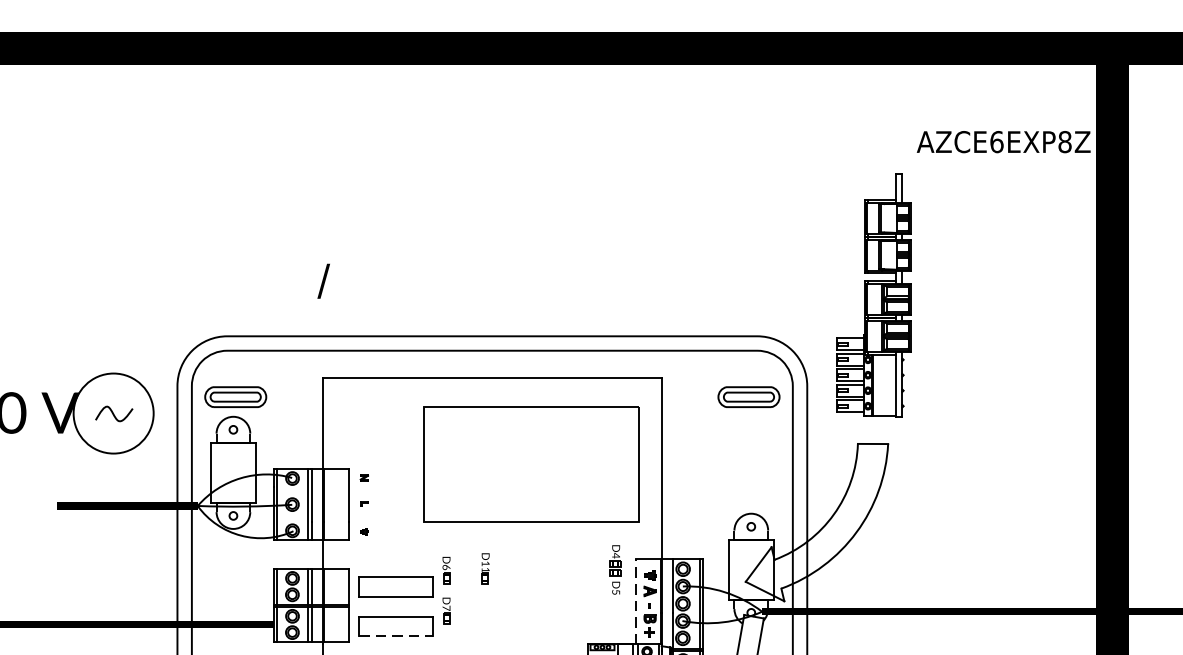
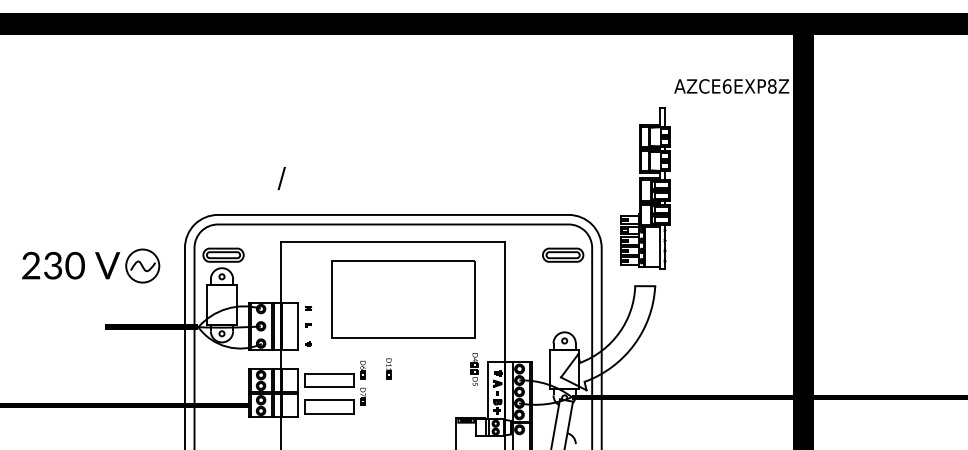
circle: (113, 412) -> (142, 265), size x0.62
part: (531, 464) -> (403, 299), moved
line: (636, 601) -> (488, 390), dashed -> solid
line: (395, 636) -> (329, 413), dashed -> solid

